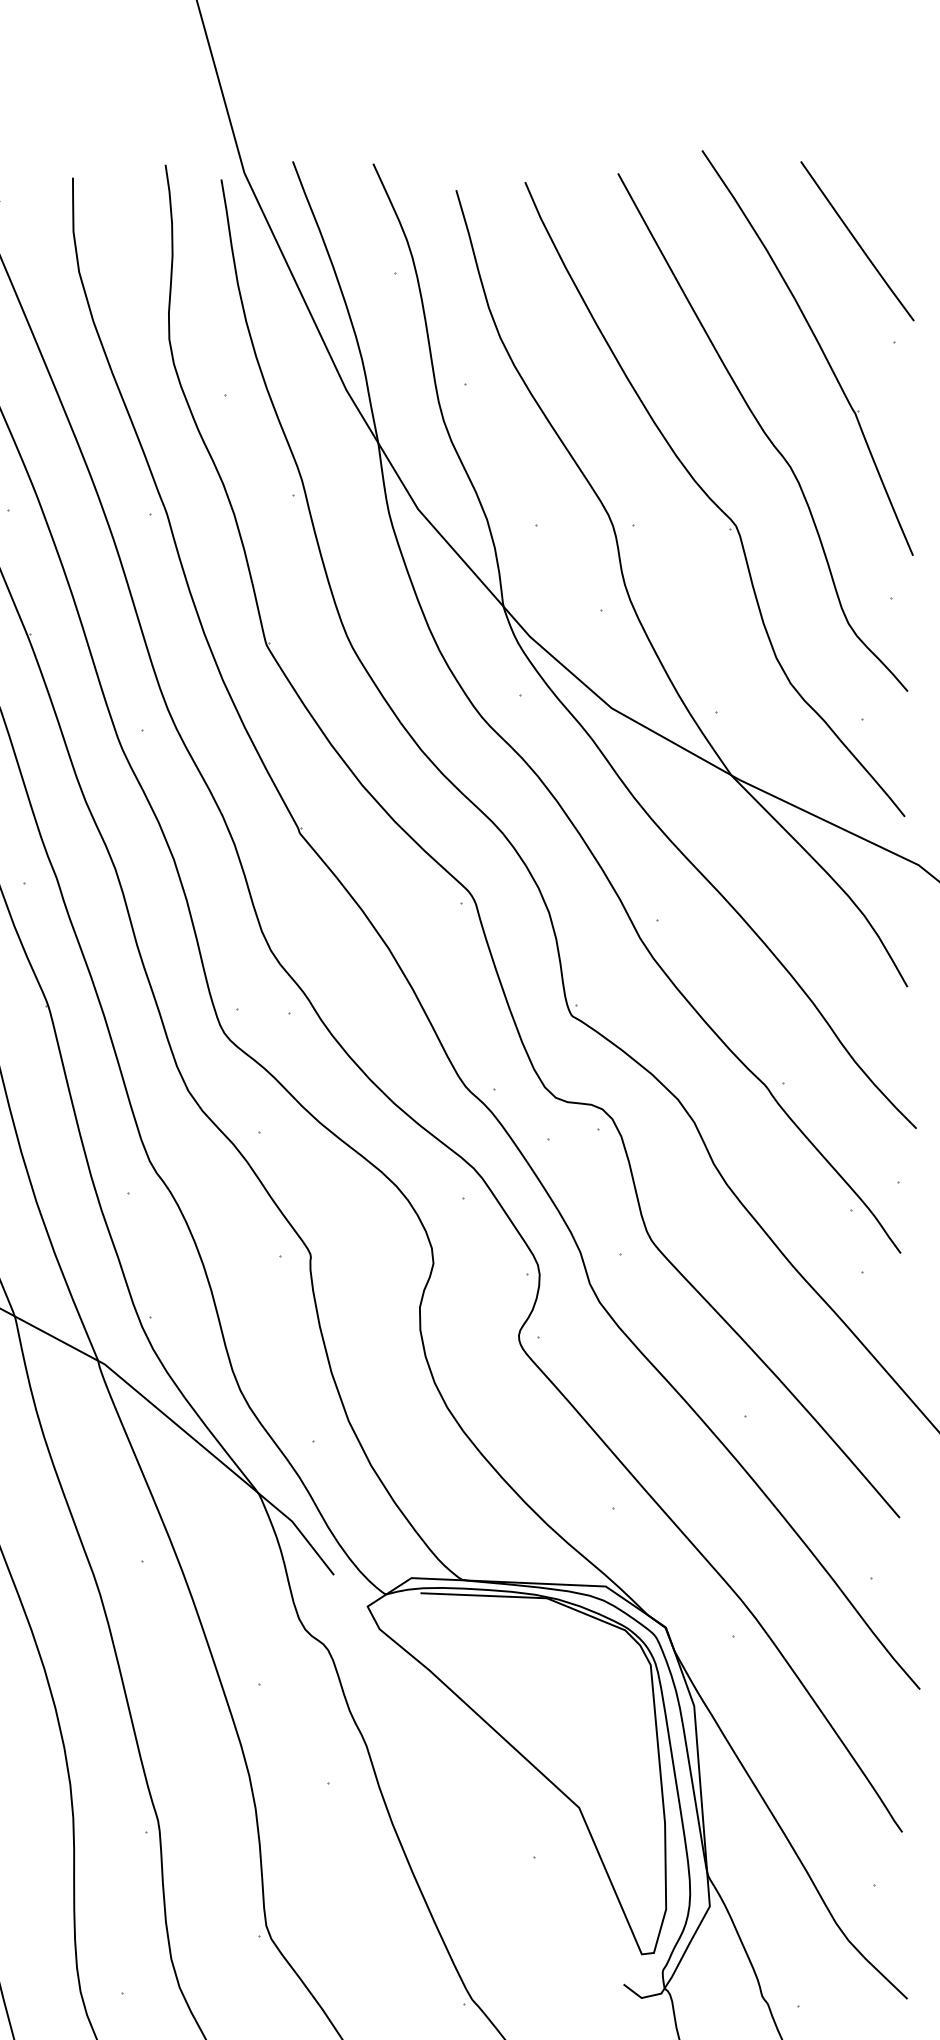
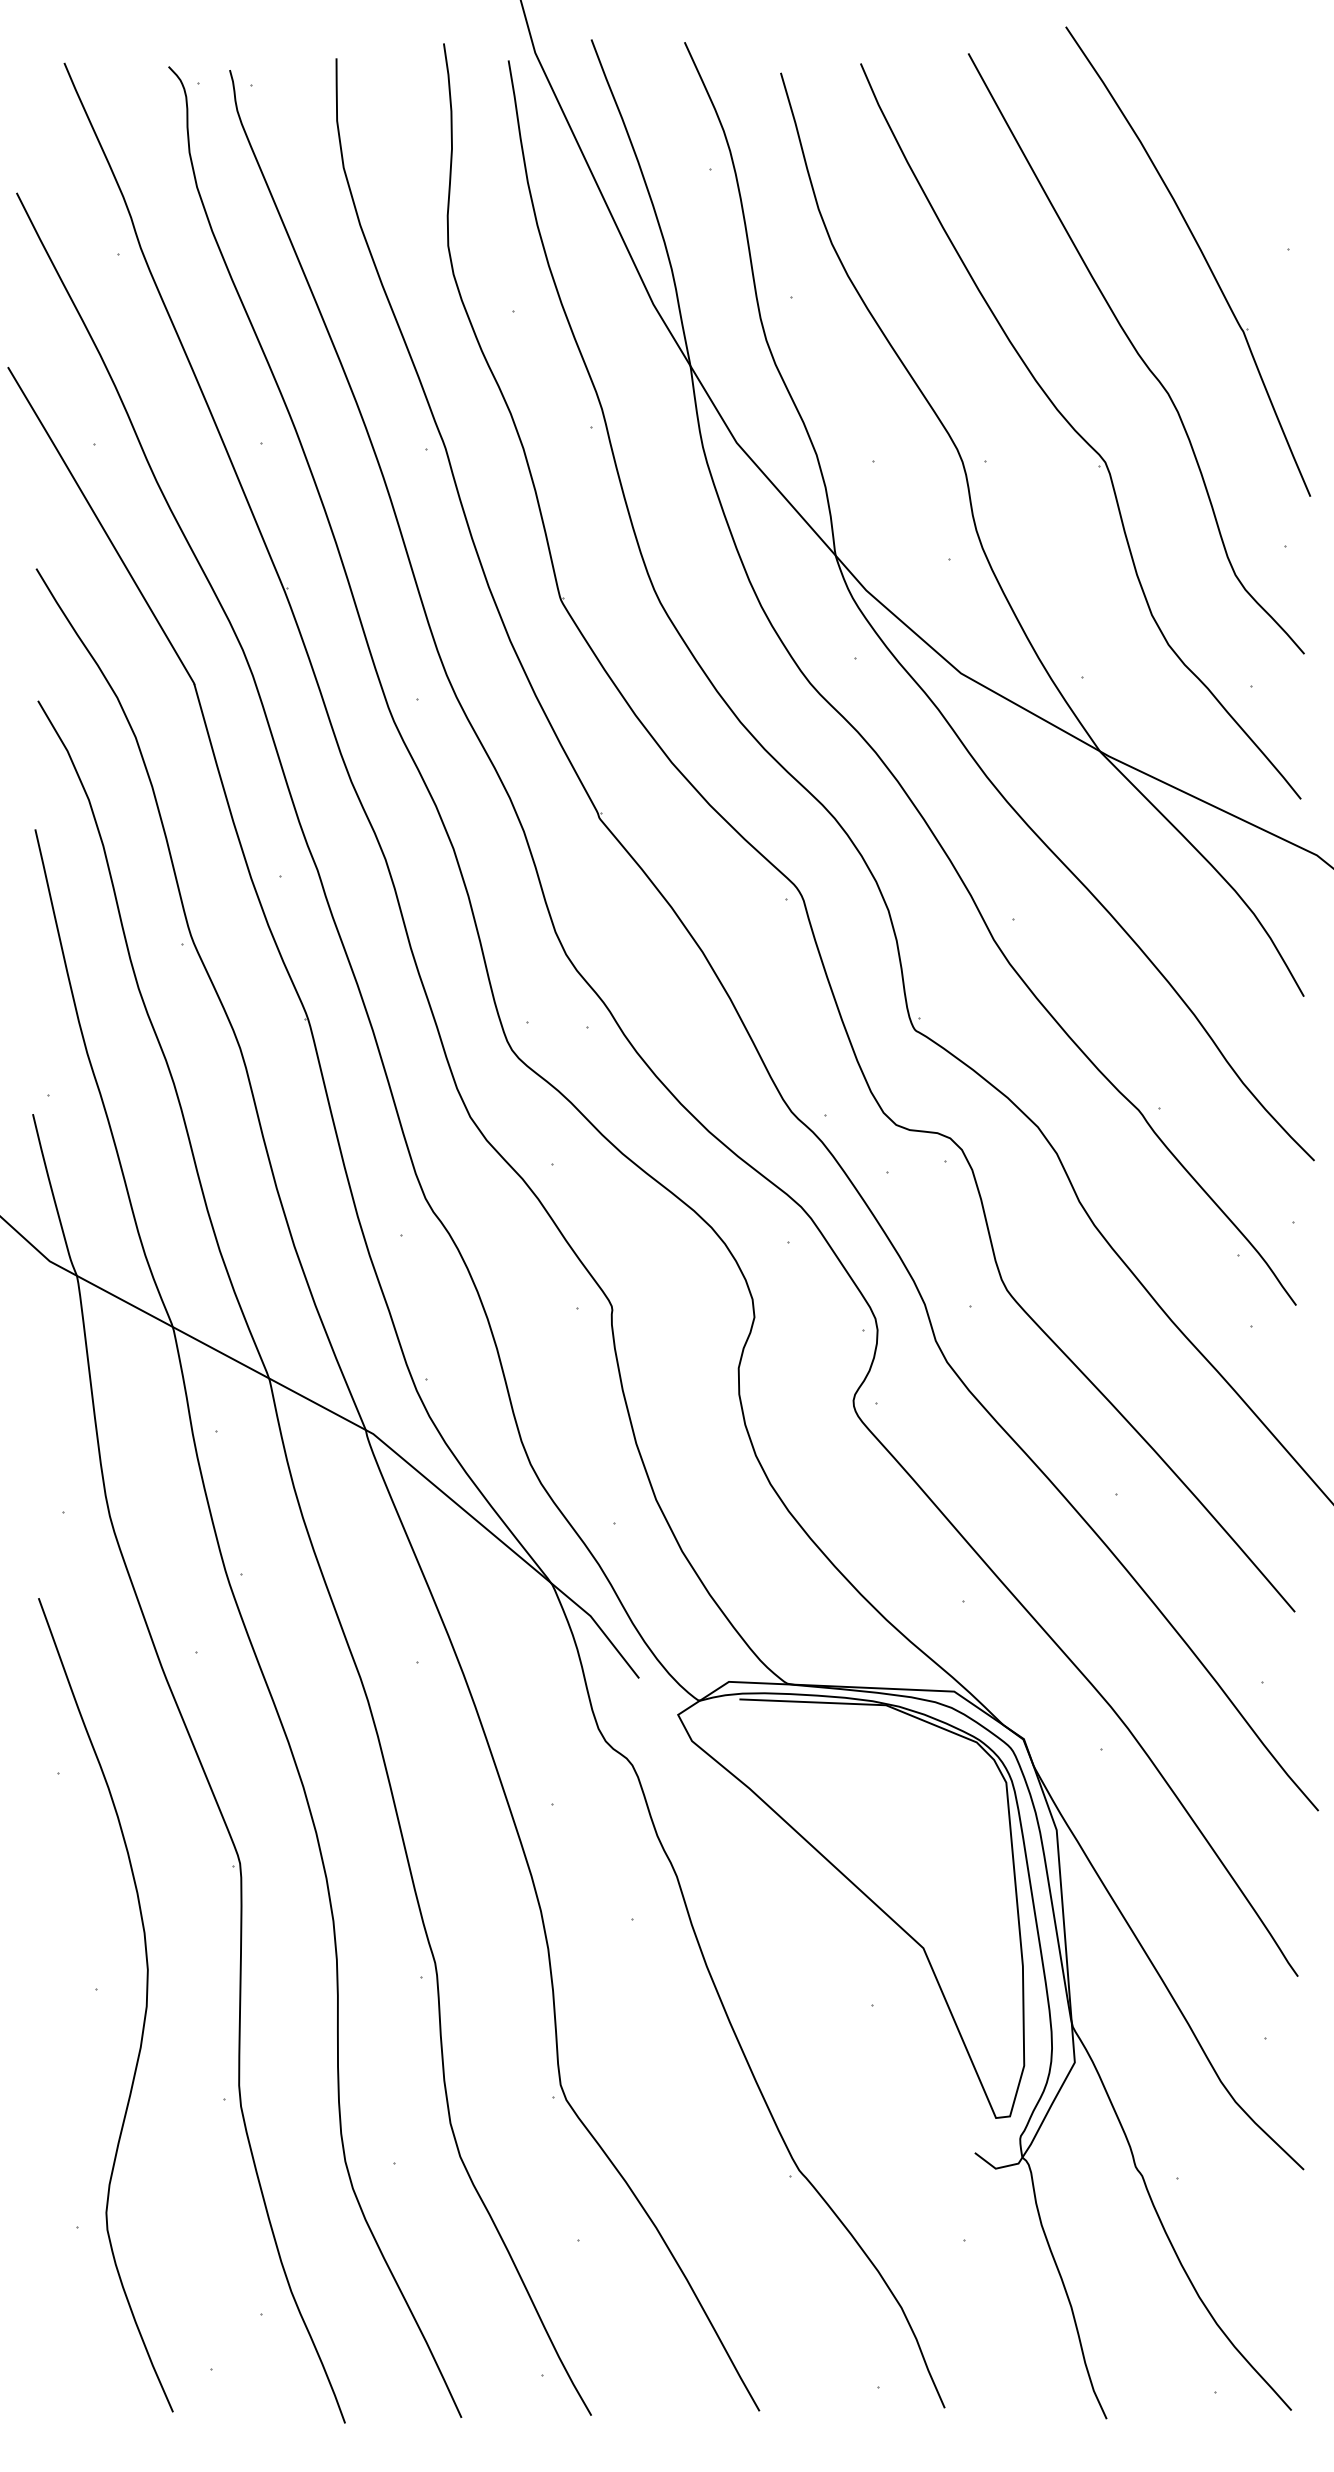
line: (857, 240) -> (1245, 131), removed

